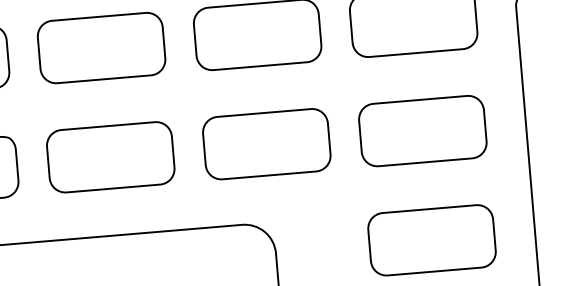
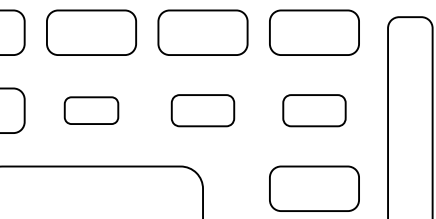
part: (422, 130) -> (314, 110), size x0.7
part: (266, 143) -> (202, 110), size x0.7
part: (110, 156) -> (91, 110), size x0.6

